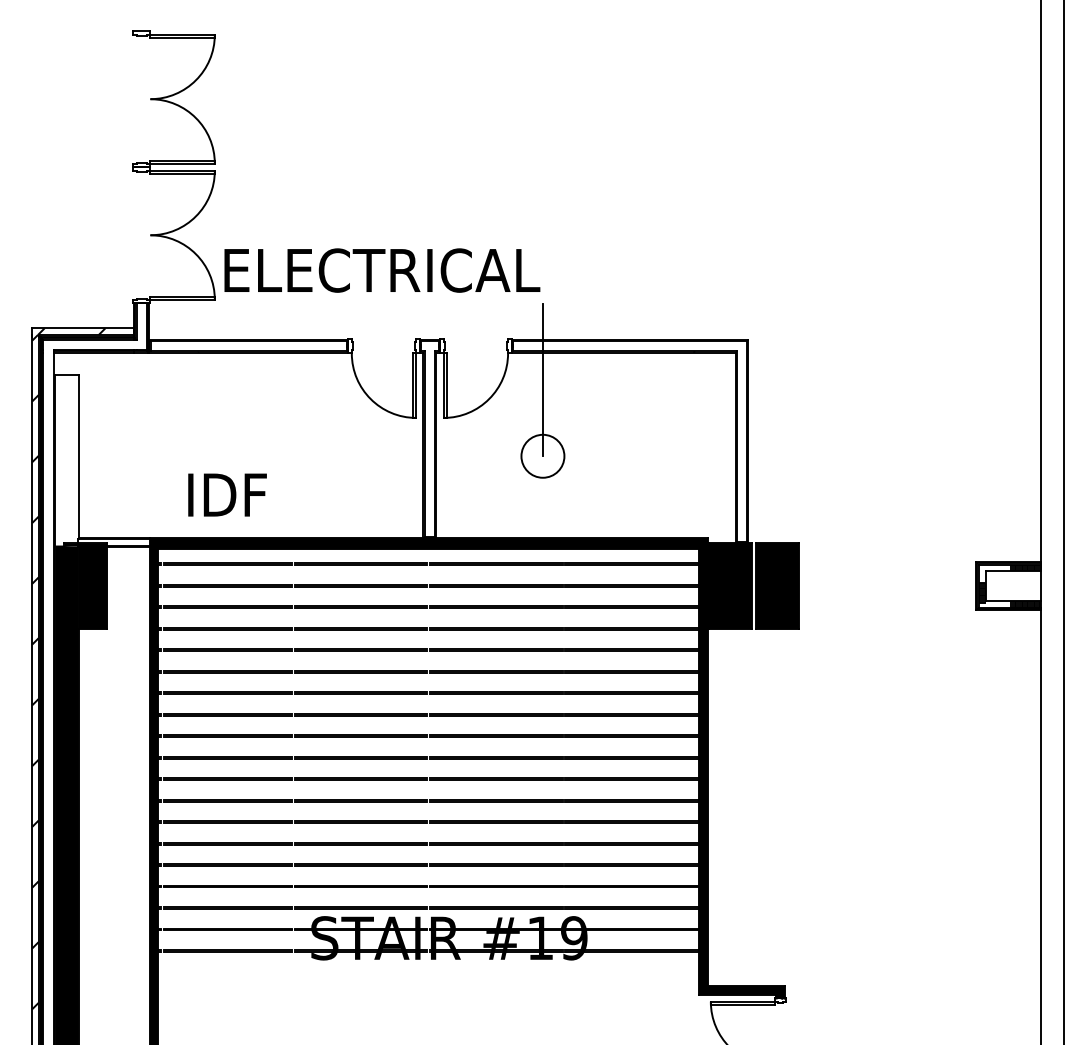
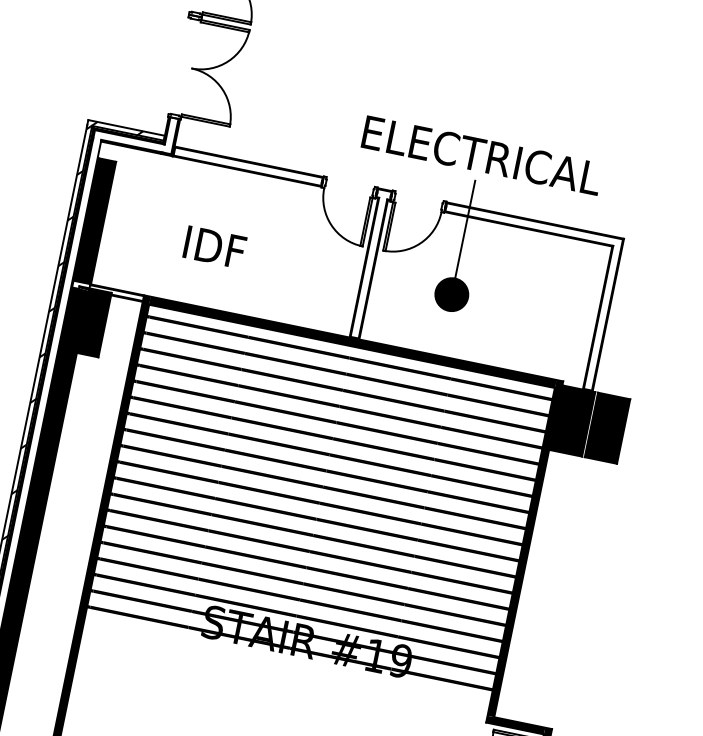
text: (382, 270) -> (482, 155), moved
fill: (542, 455) -> (451, 294), added
fill: (66, 456) -> (94, 221), added
text: (227, 494) -> (214, 246), moved

